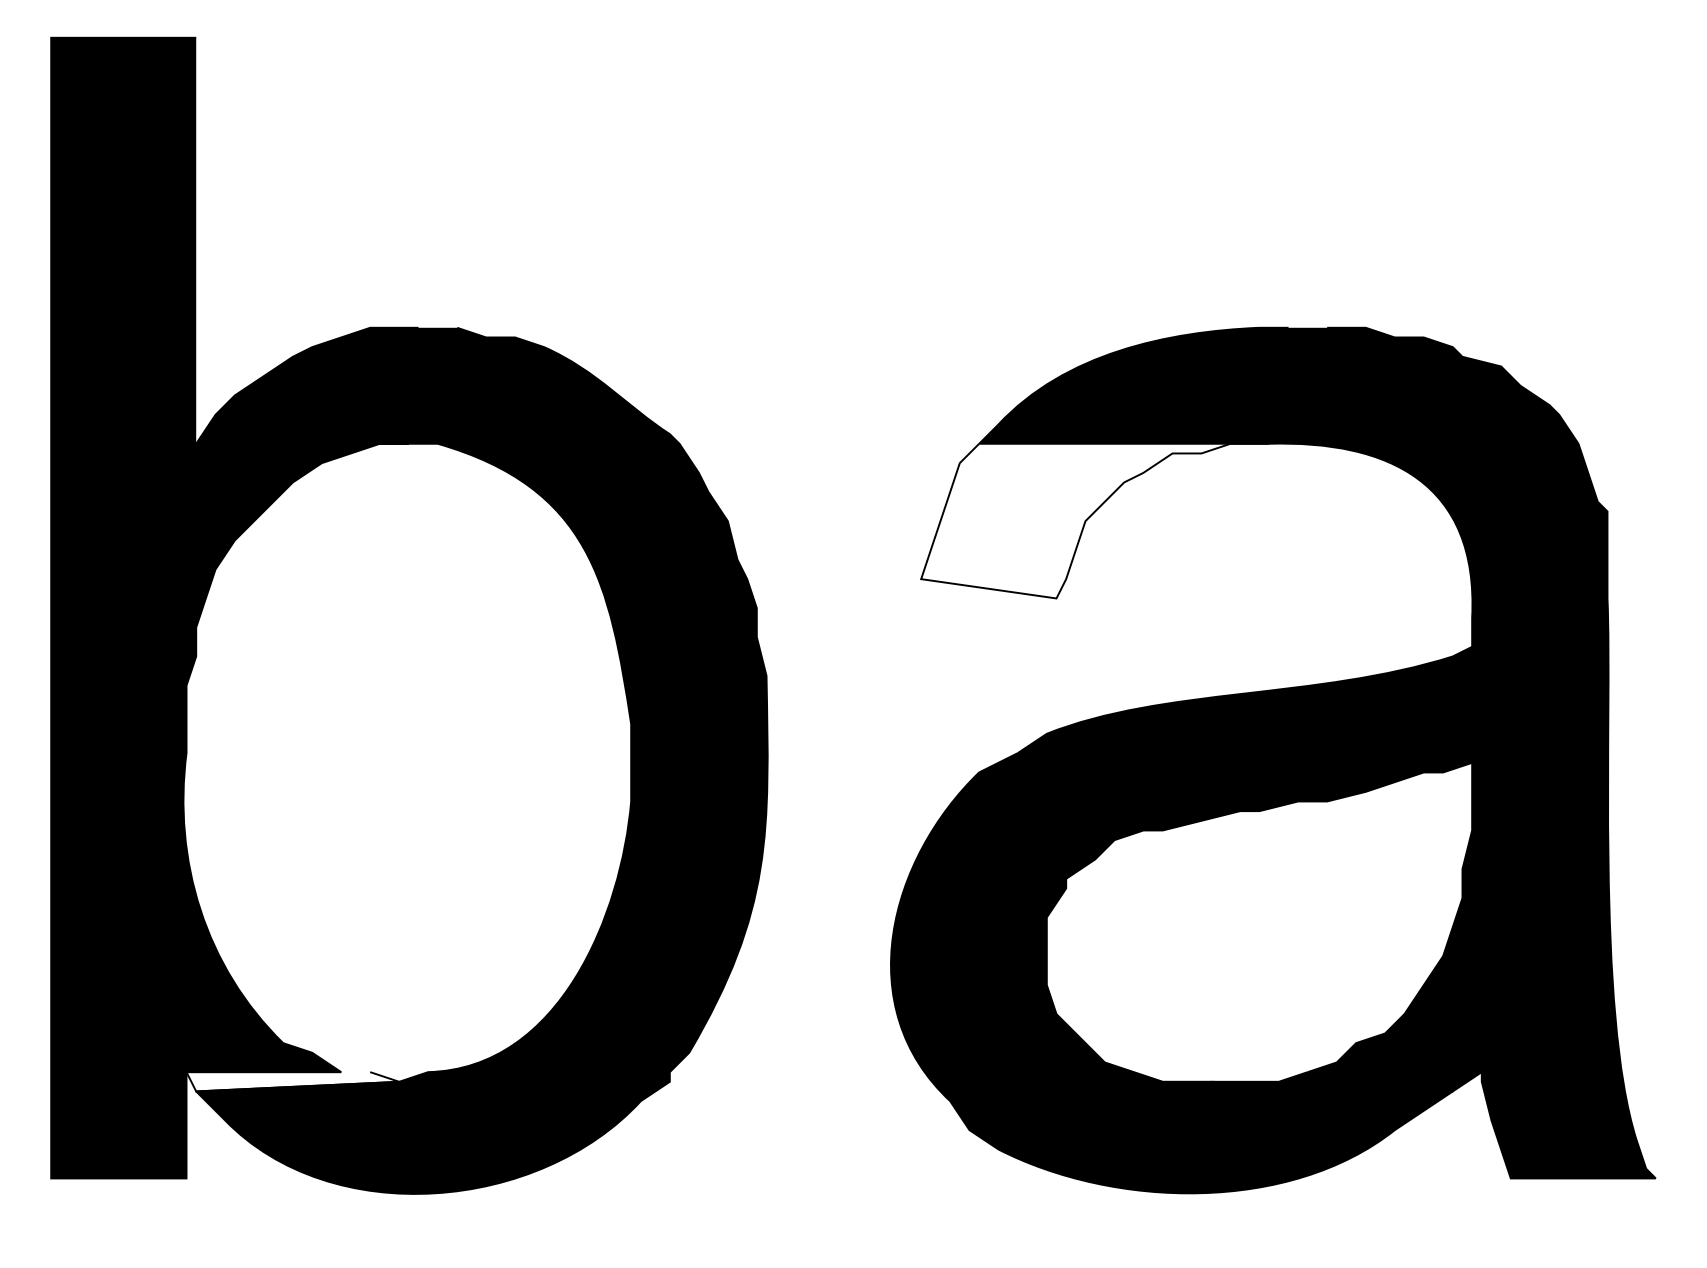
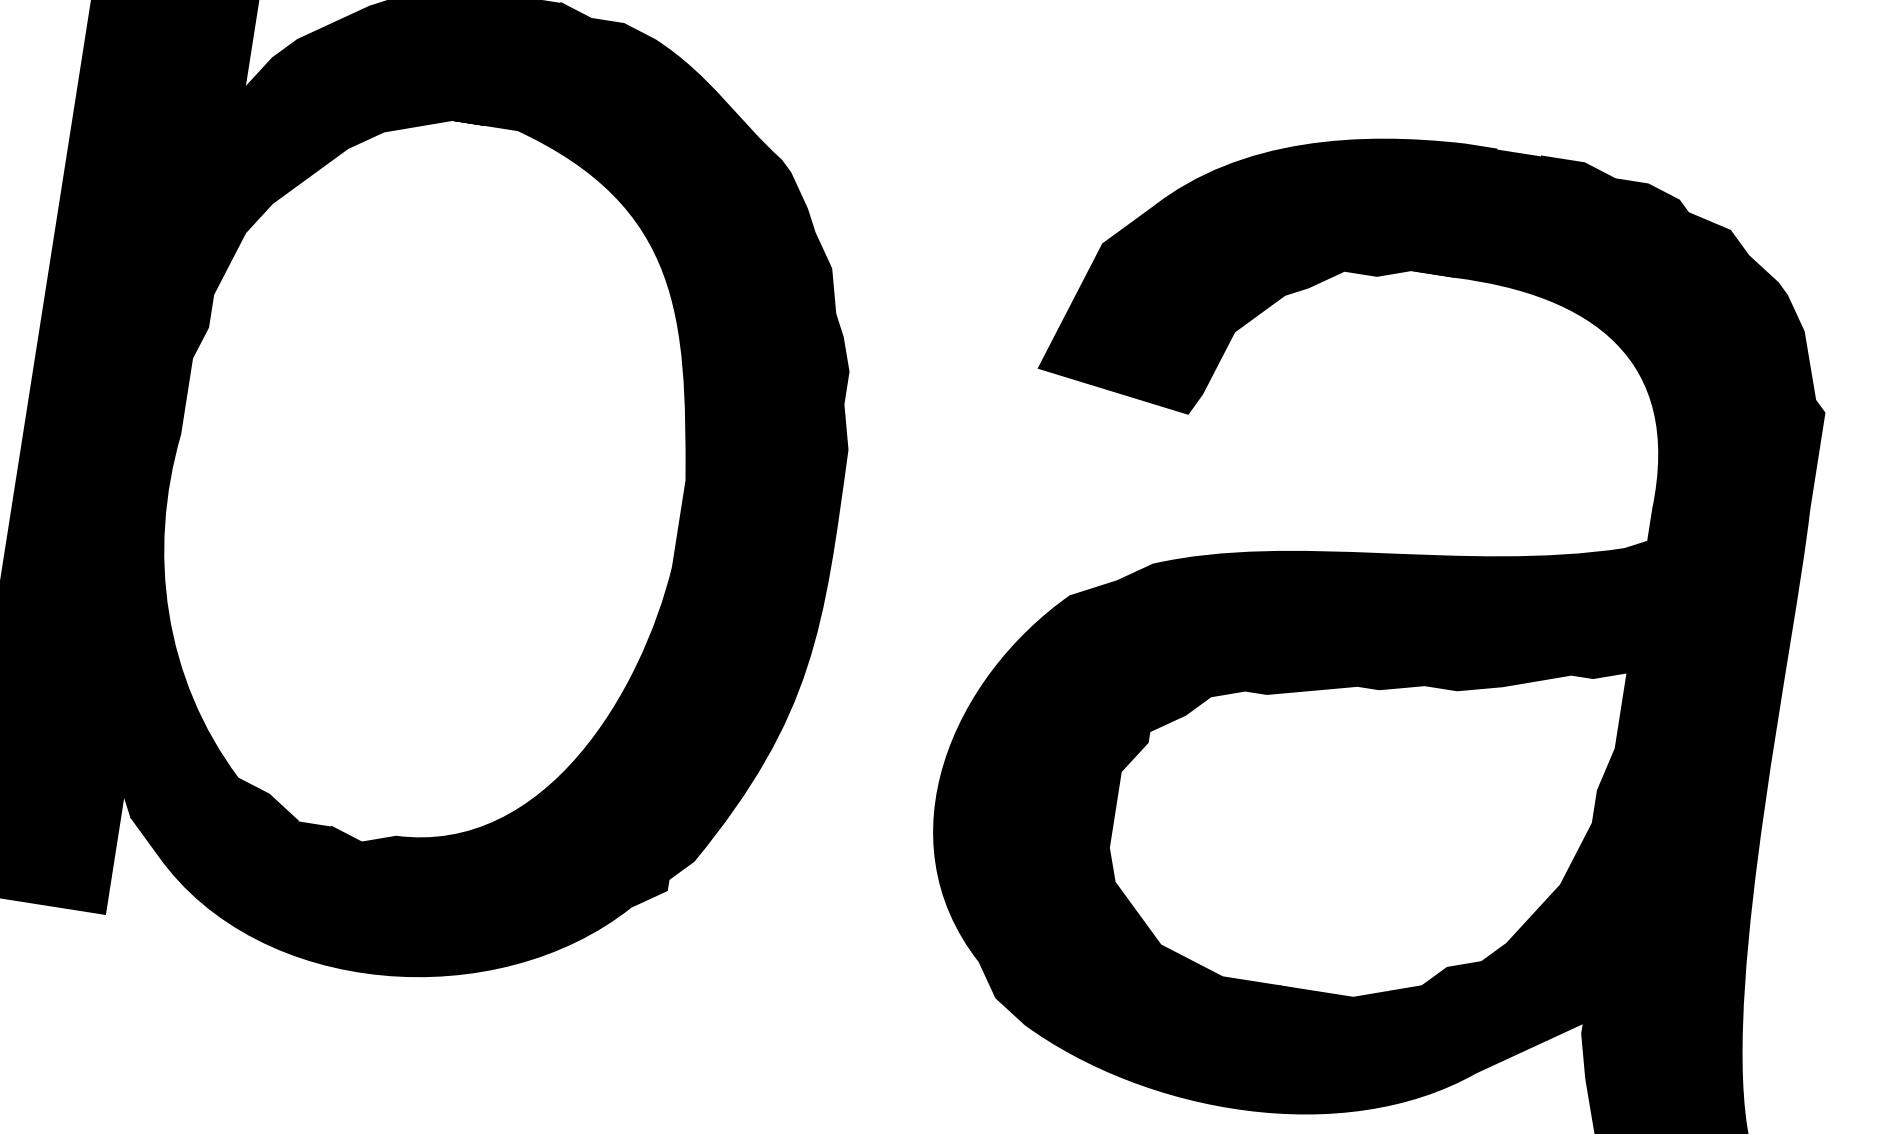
fill: (1095, 520) -> (1245, 332), added
fill: (292, 1081) -> (241, 823), added

